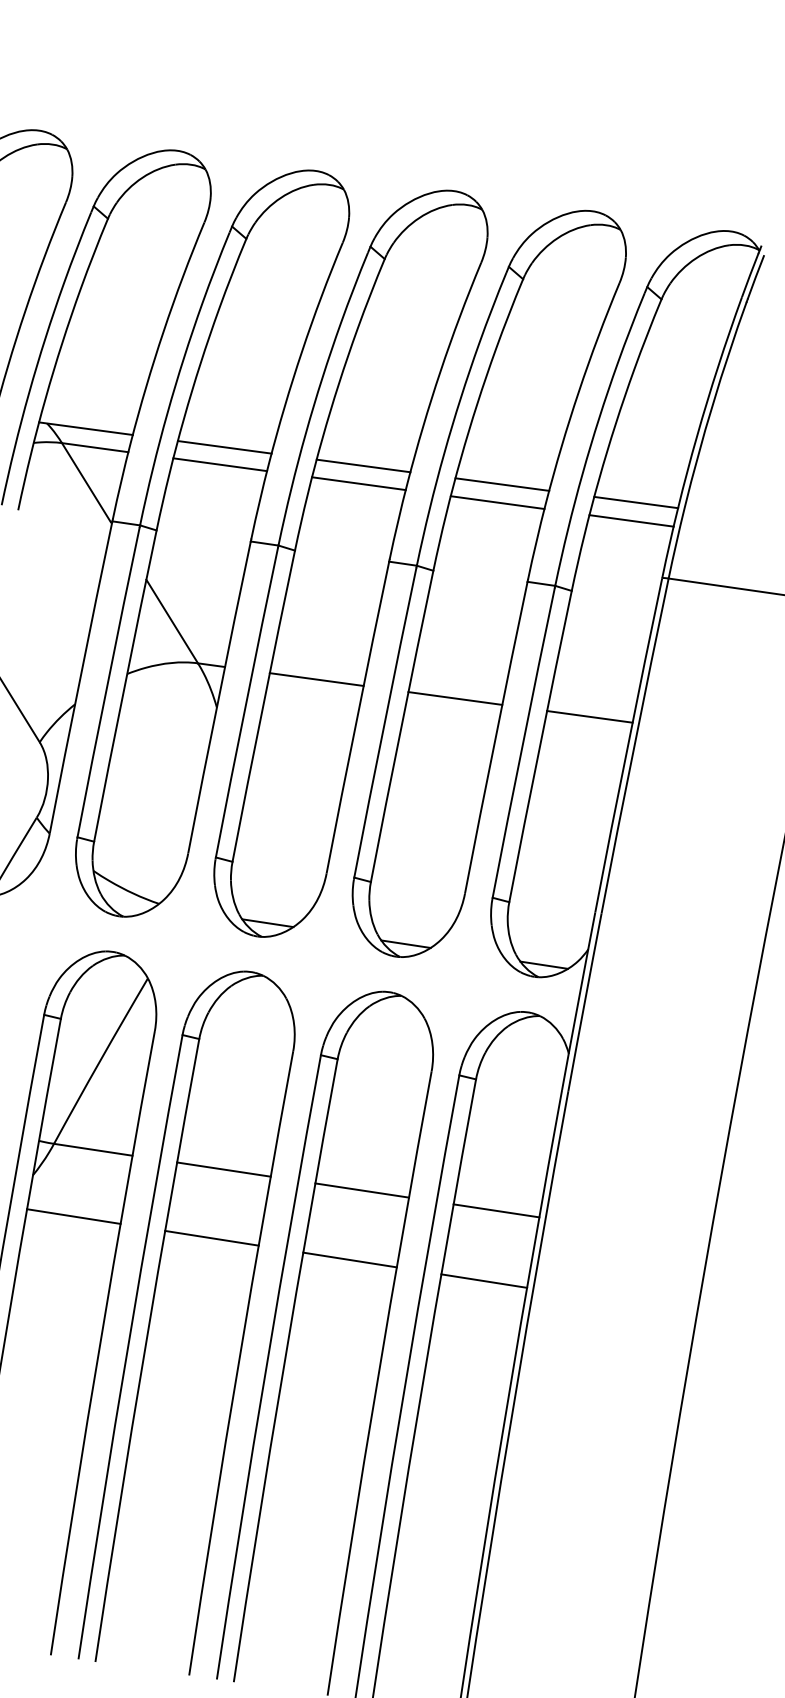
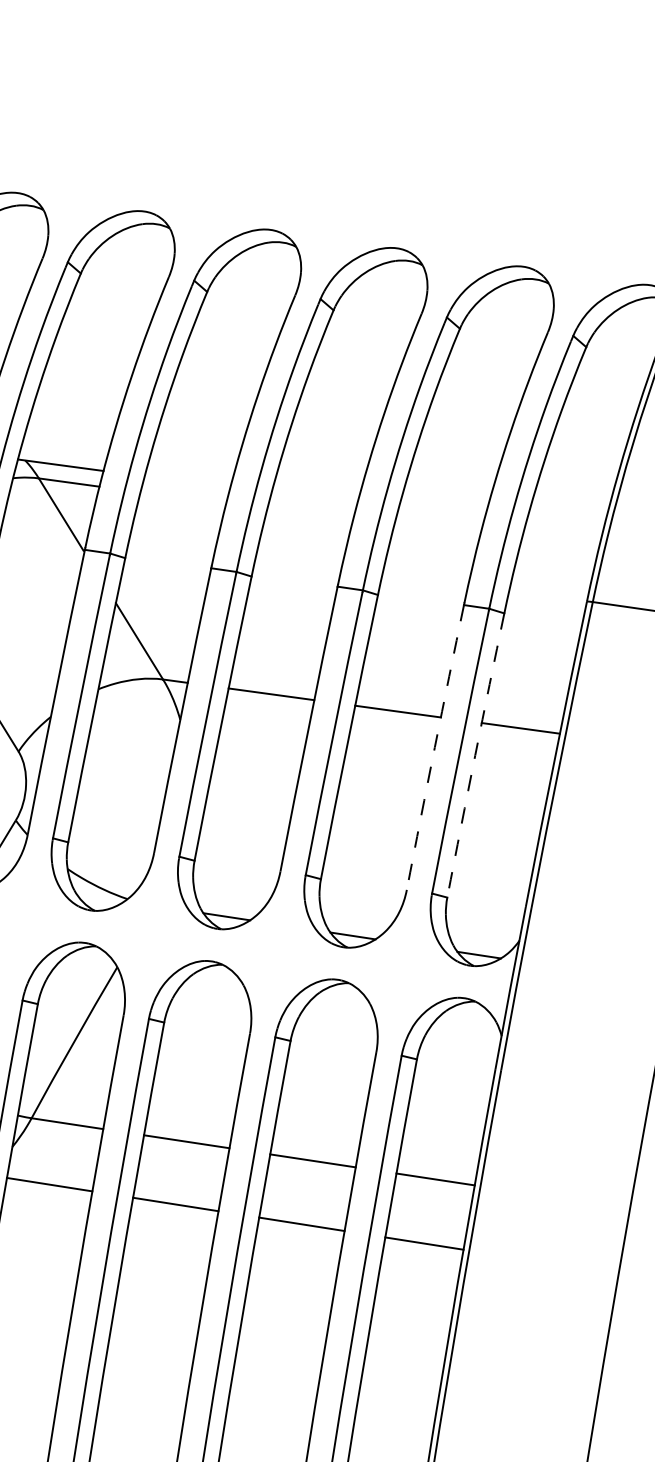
line: (224, 447) -> (187, 482), removed
line: (220, 464) -> (183, 497), removed
line: (363, 465) -> (314, 498), removed
line: (358, 483) -> (309, 515), removed
line: (502, 484) -> (441, 516), removed
line: (497, 502) -> (436, 532), removed
line: (636, 502) -> (563, 532), removed
line: (631, 520) -> (558, 549), removed
arc: (495, 737) -> (434, 747), solid -> dashed
arc: (539, 746) -> (474, 755), solid -> dashed

